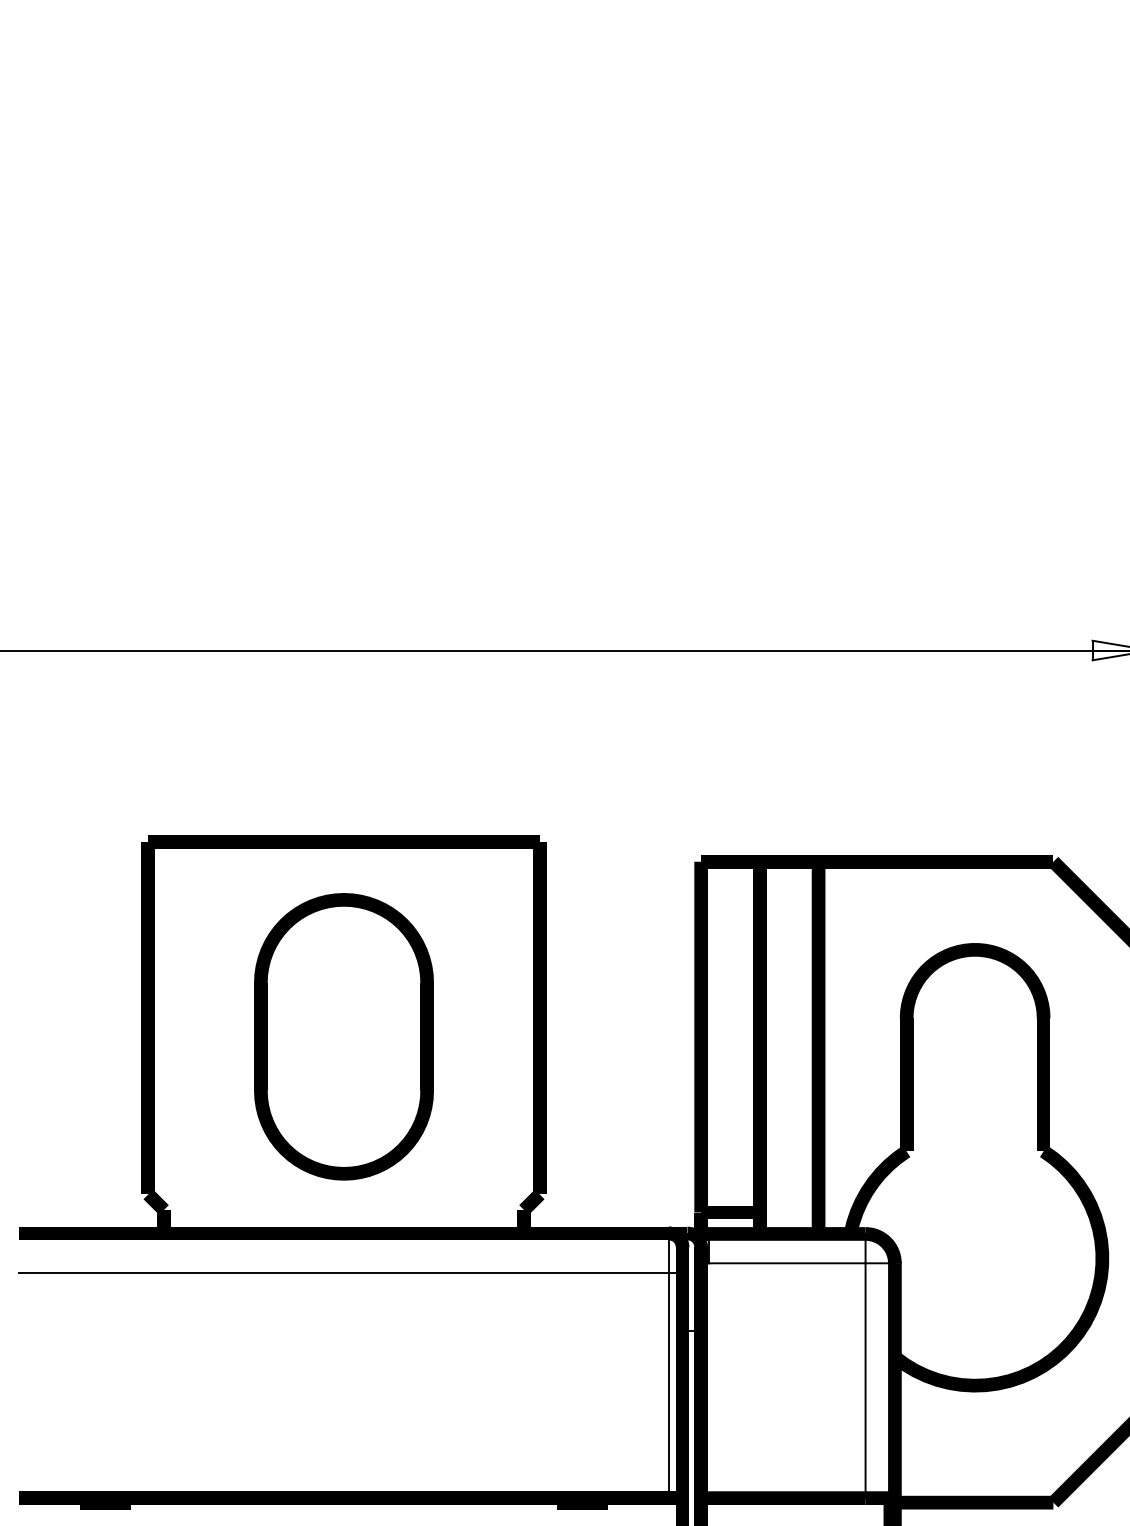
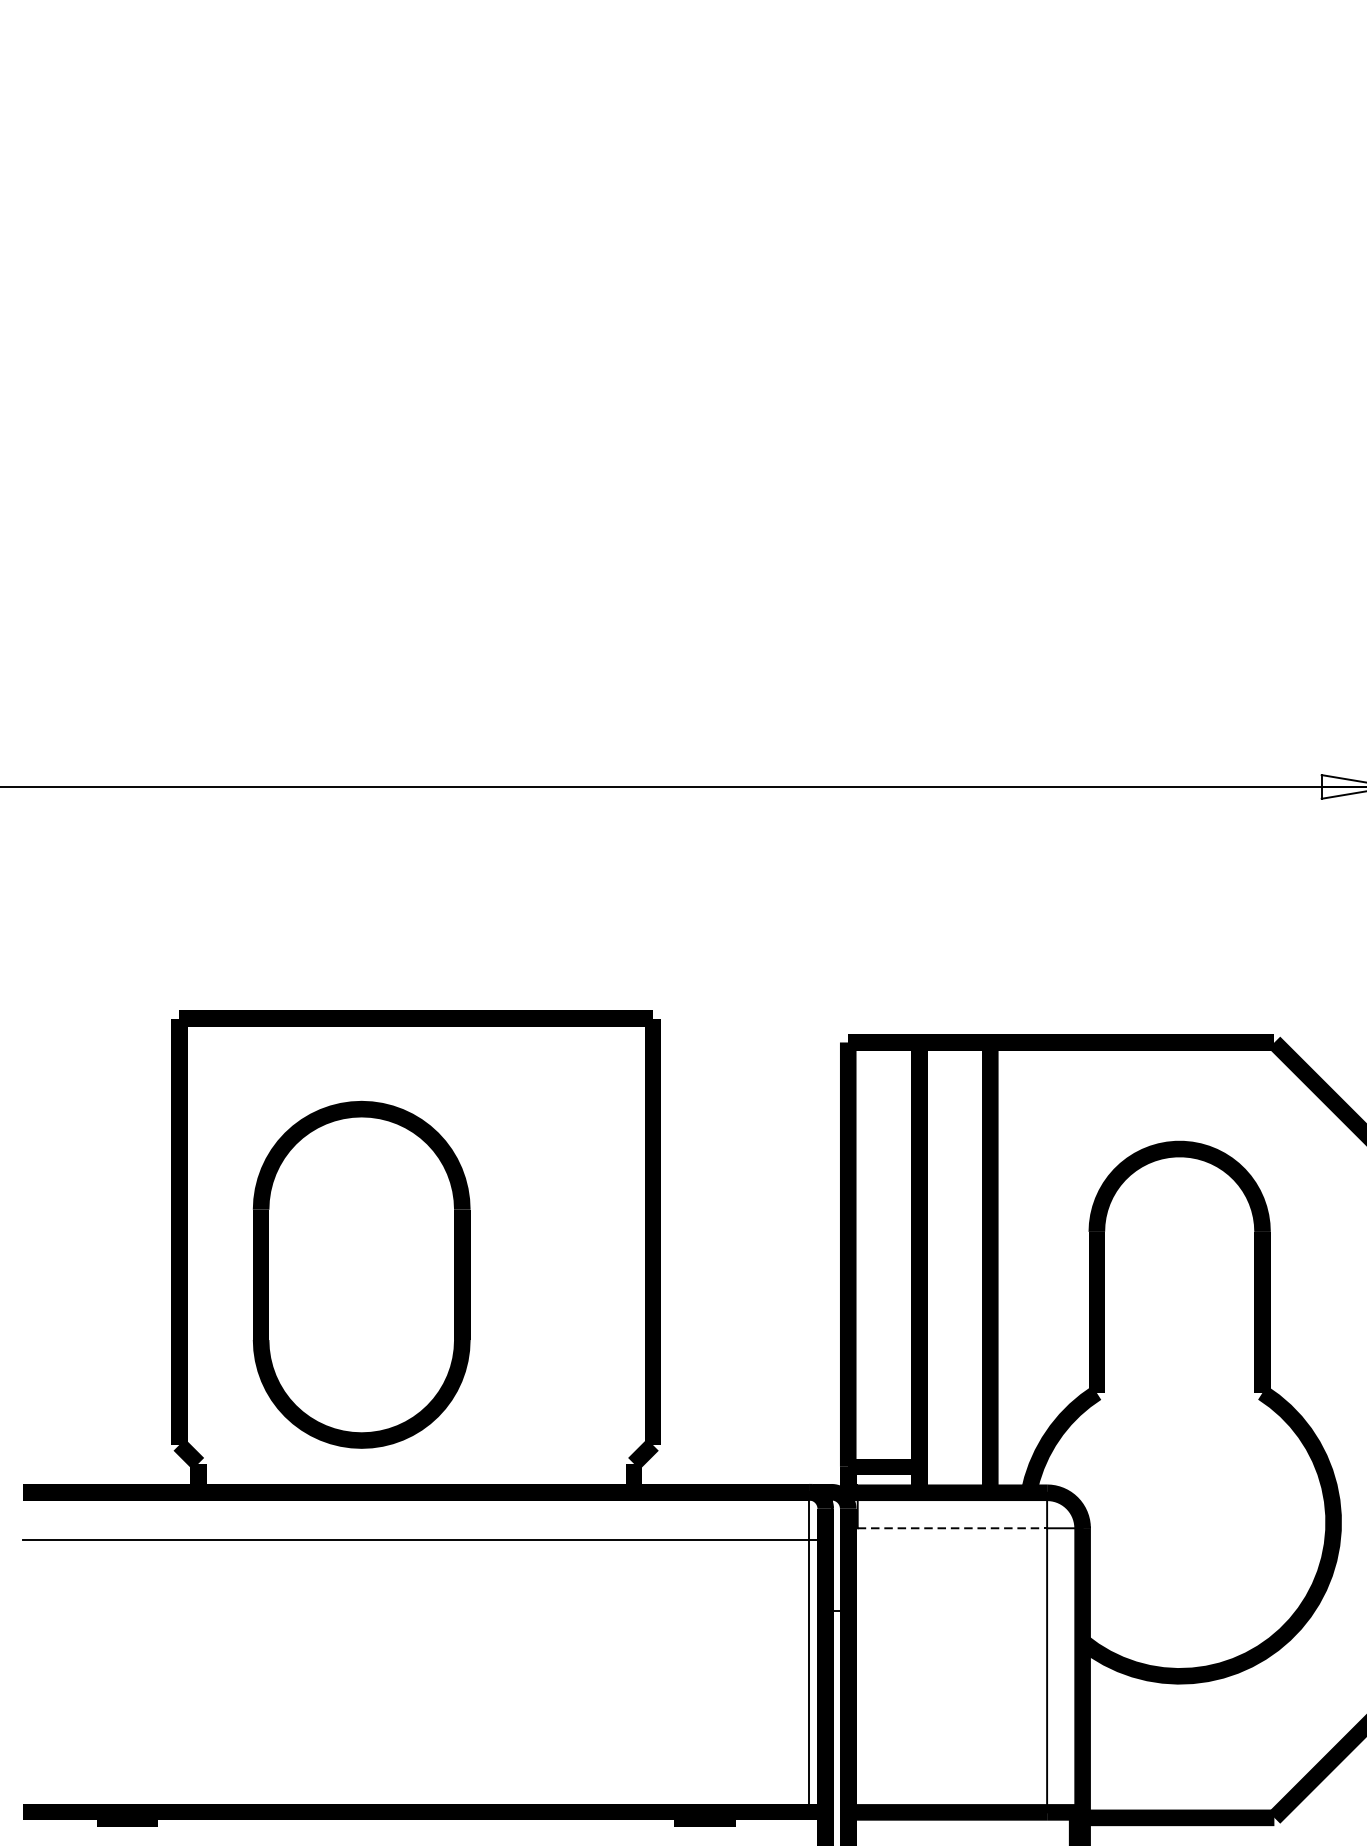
part: (343, 1036) -> (361, 1274), moved
line: (787, 1263) -> (952, 1528), solid -> dashed

